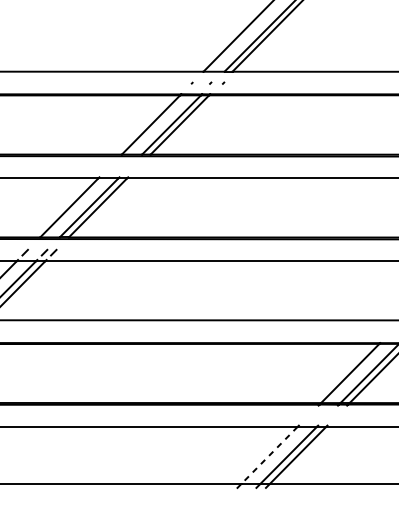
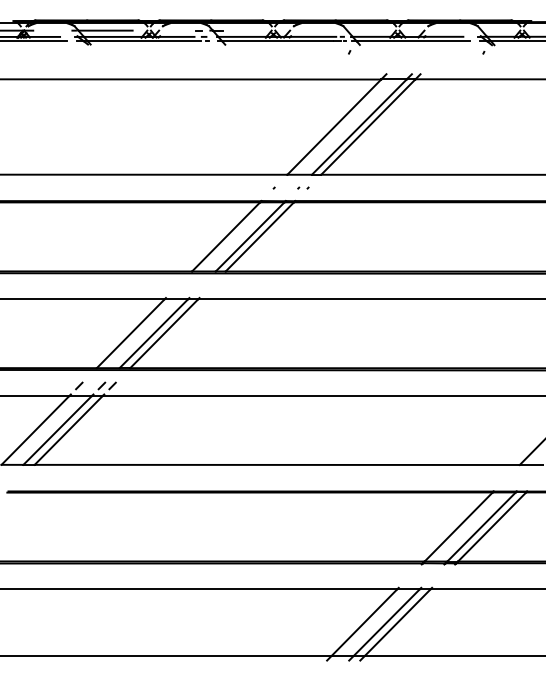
part: (217, 82) -> (303, 187), size x0.62
line: (269, 455) -> (364, 622), dashed -> solid

